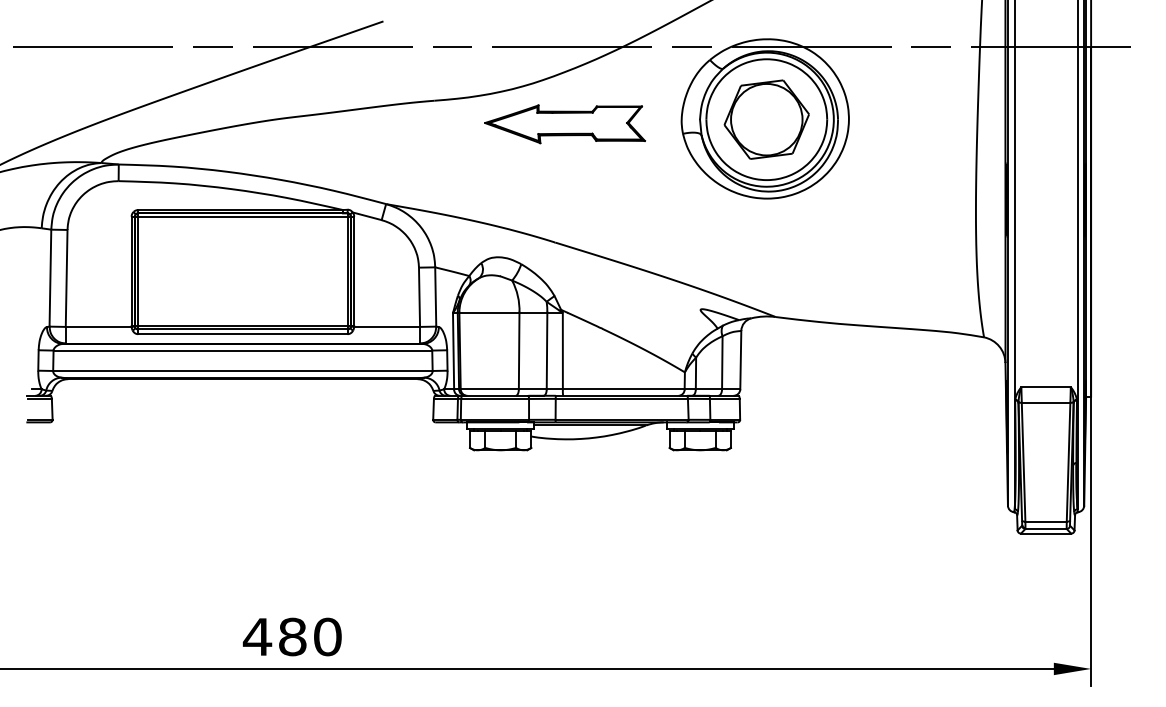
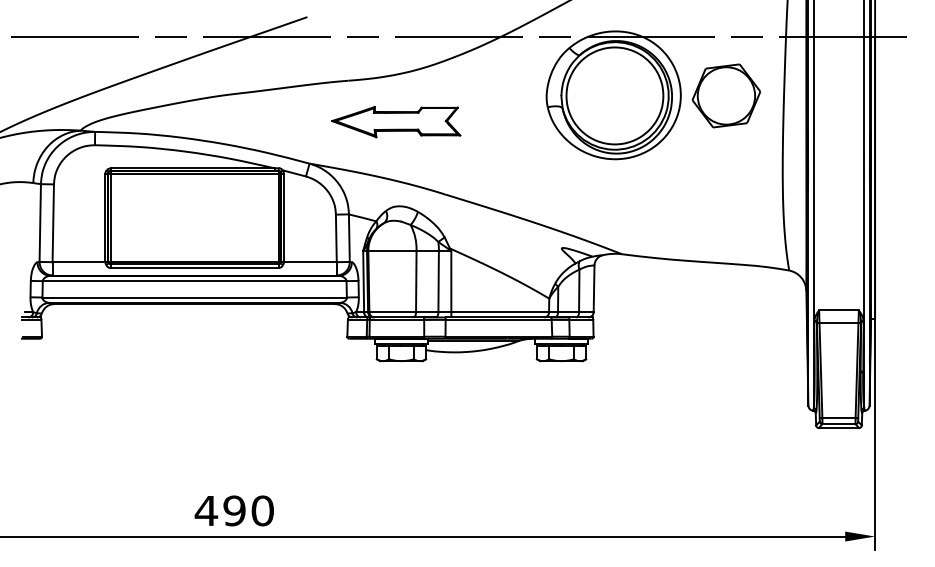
part: (766, 119) -> (726, 95), moved
part: (564, 124) -> (395, 122), moved
text: (292, 636) -> (234, 510), 480 -> 490

